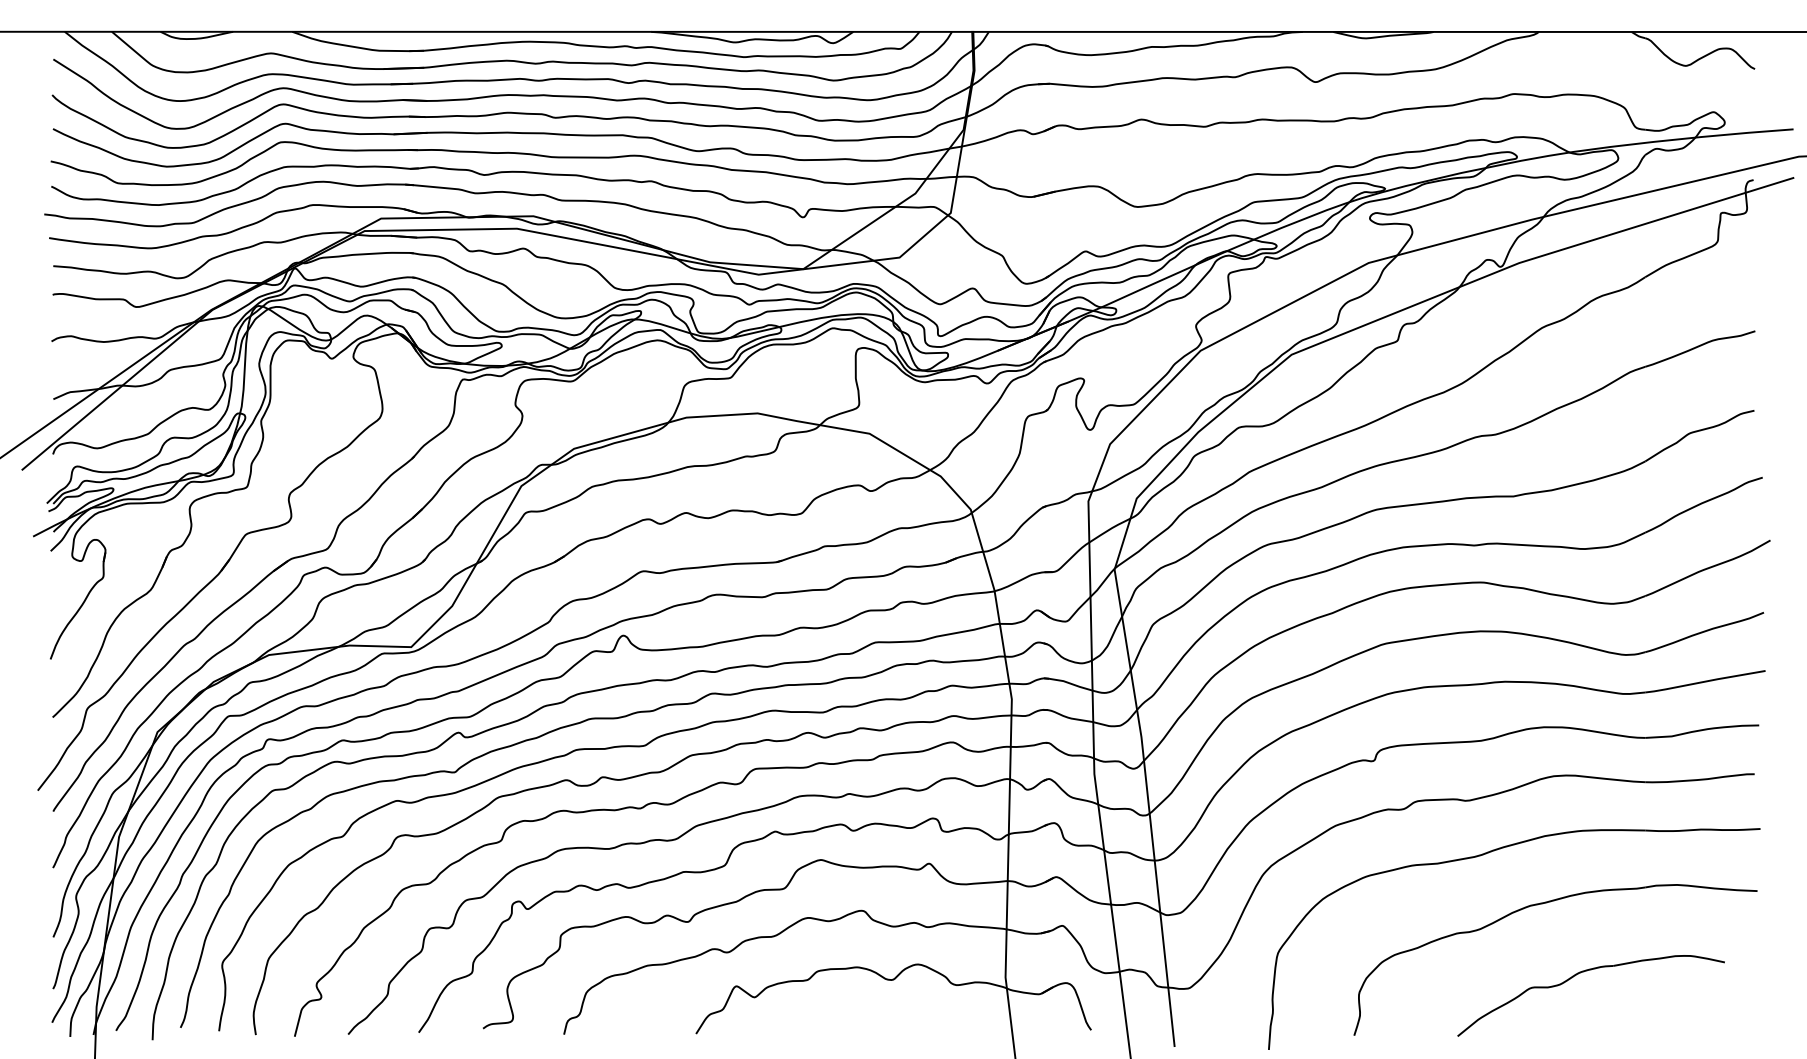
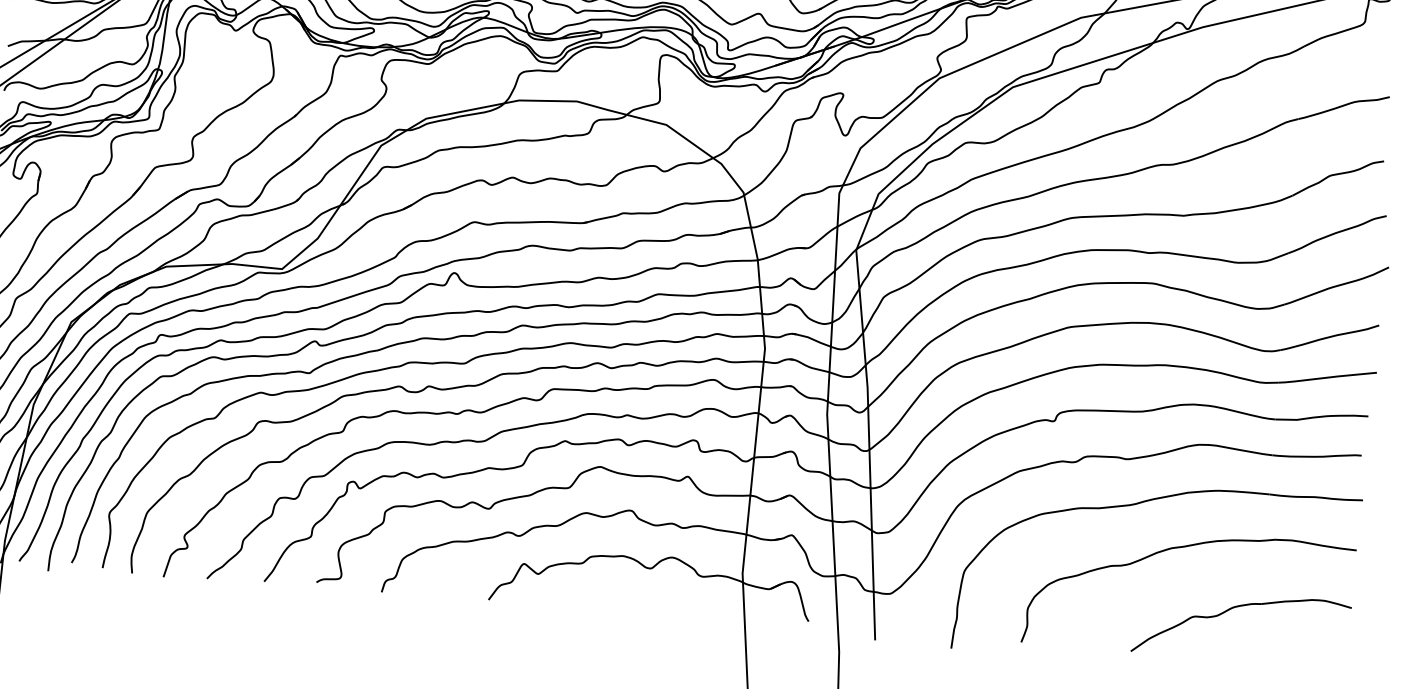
part: (1583, 972) -> (1236, 607), moved

